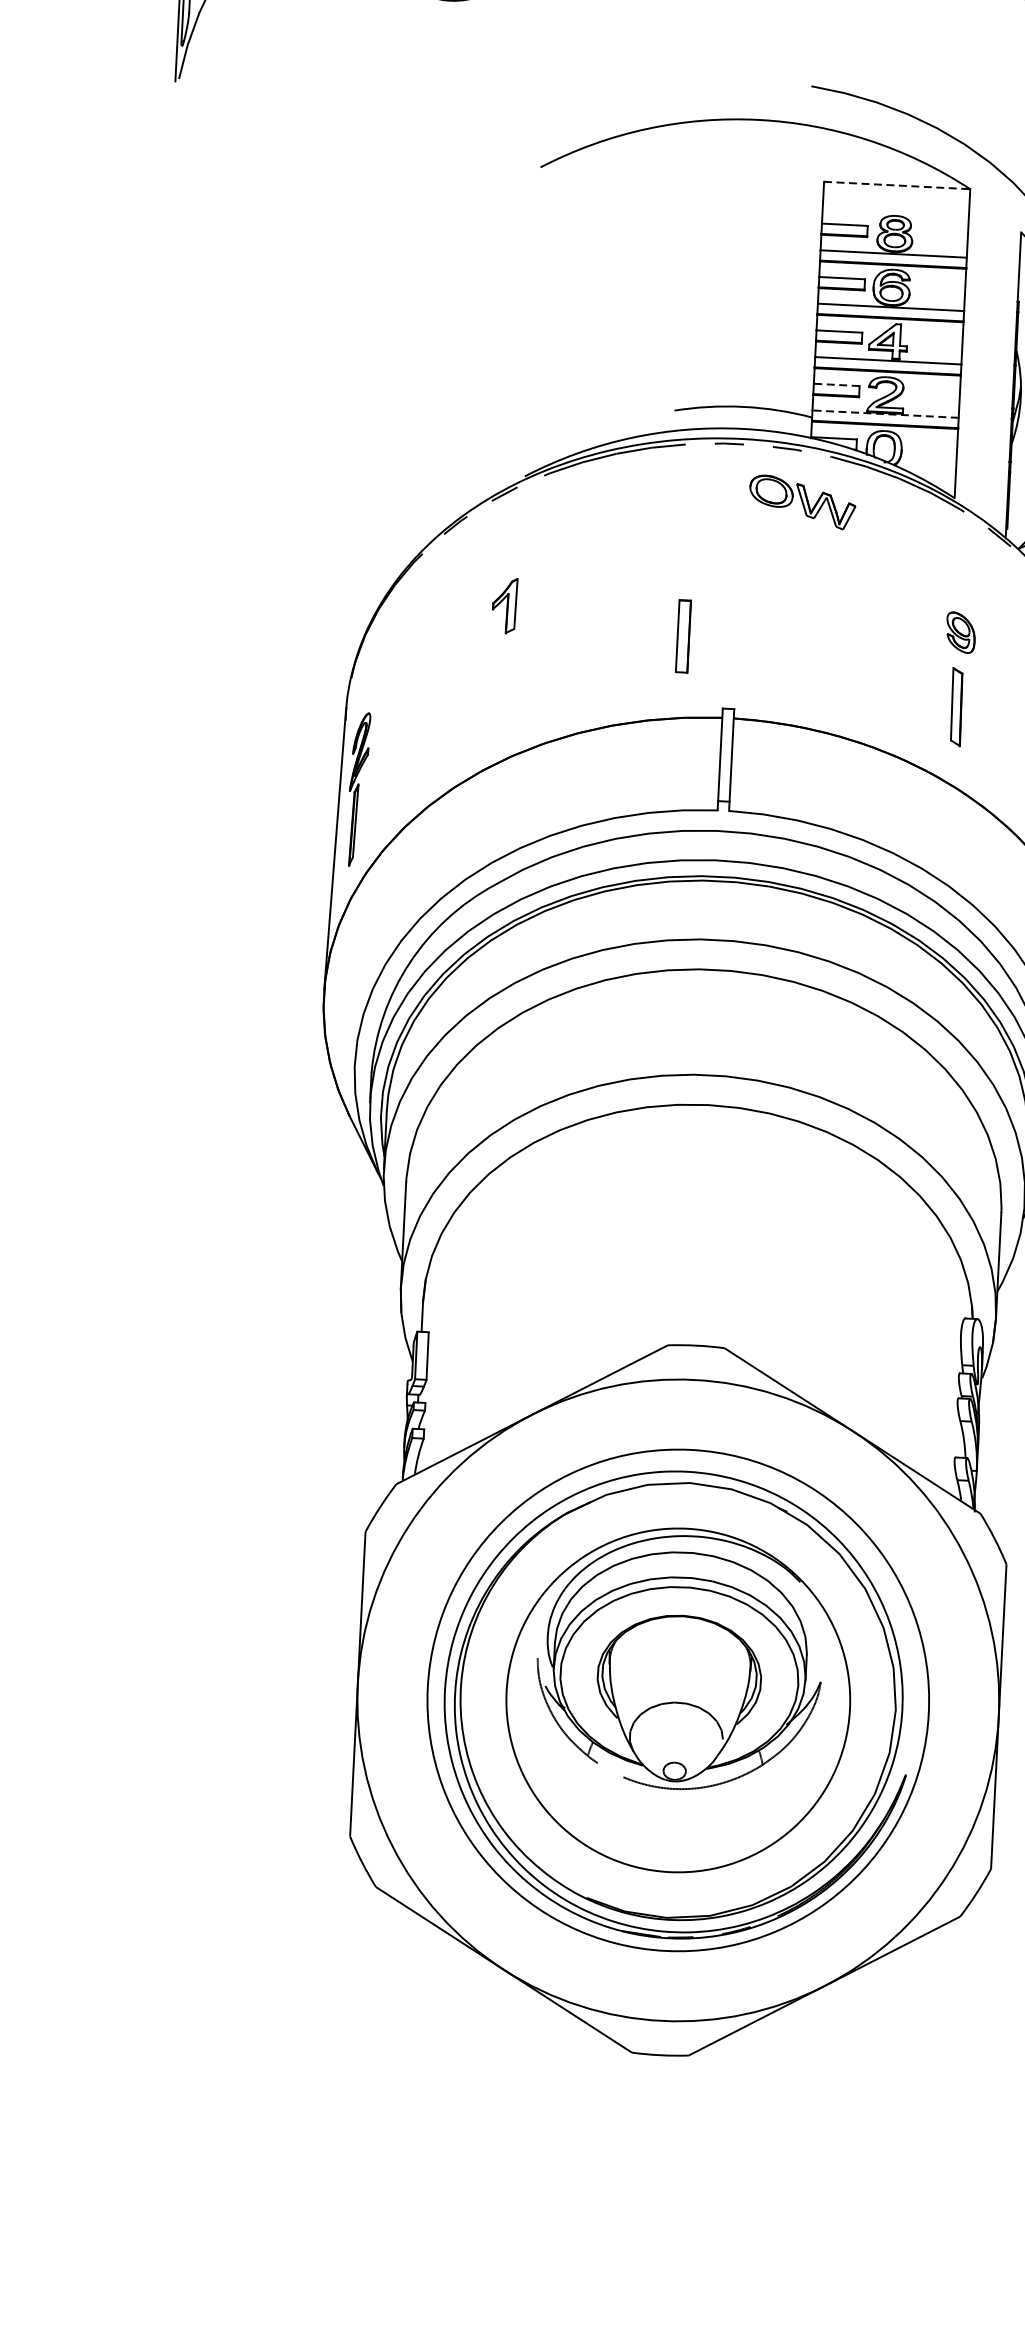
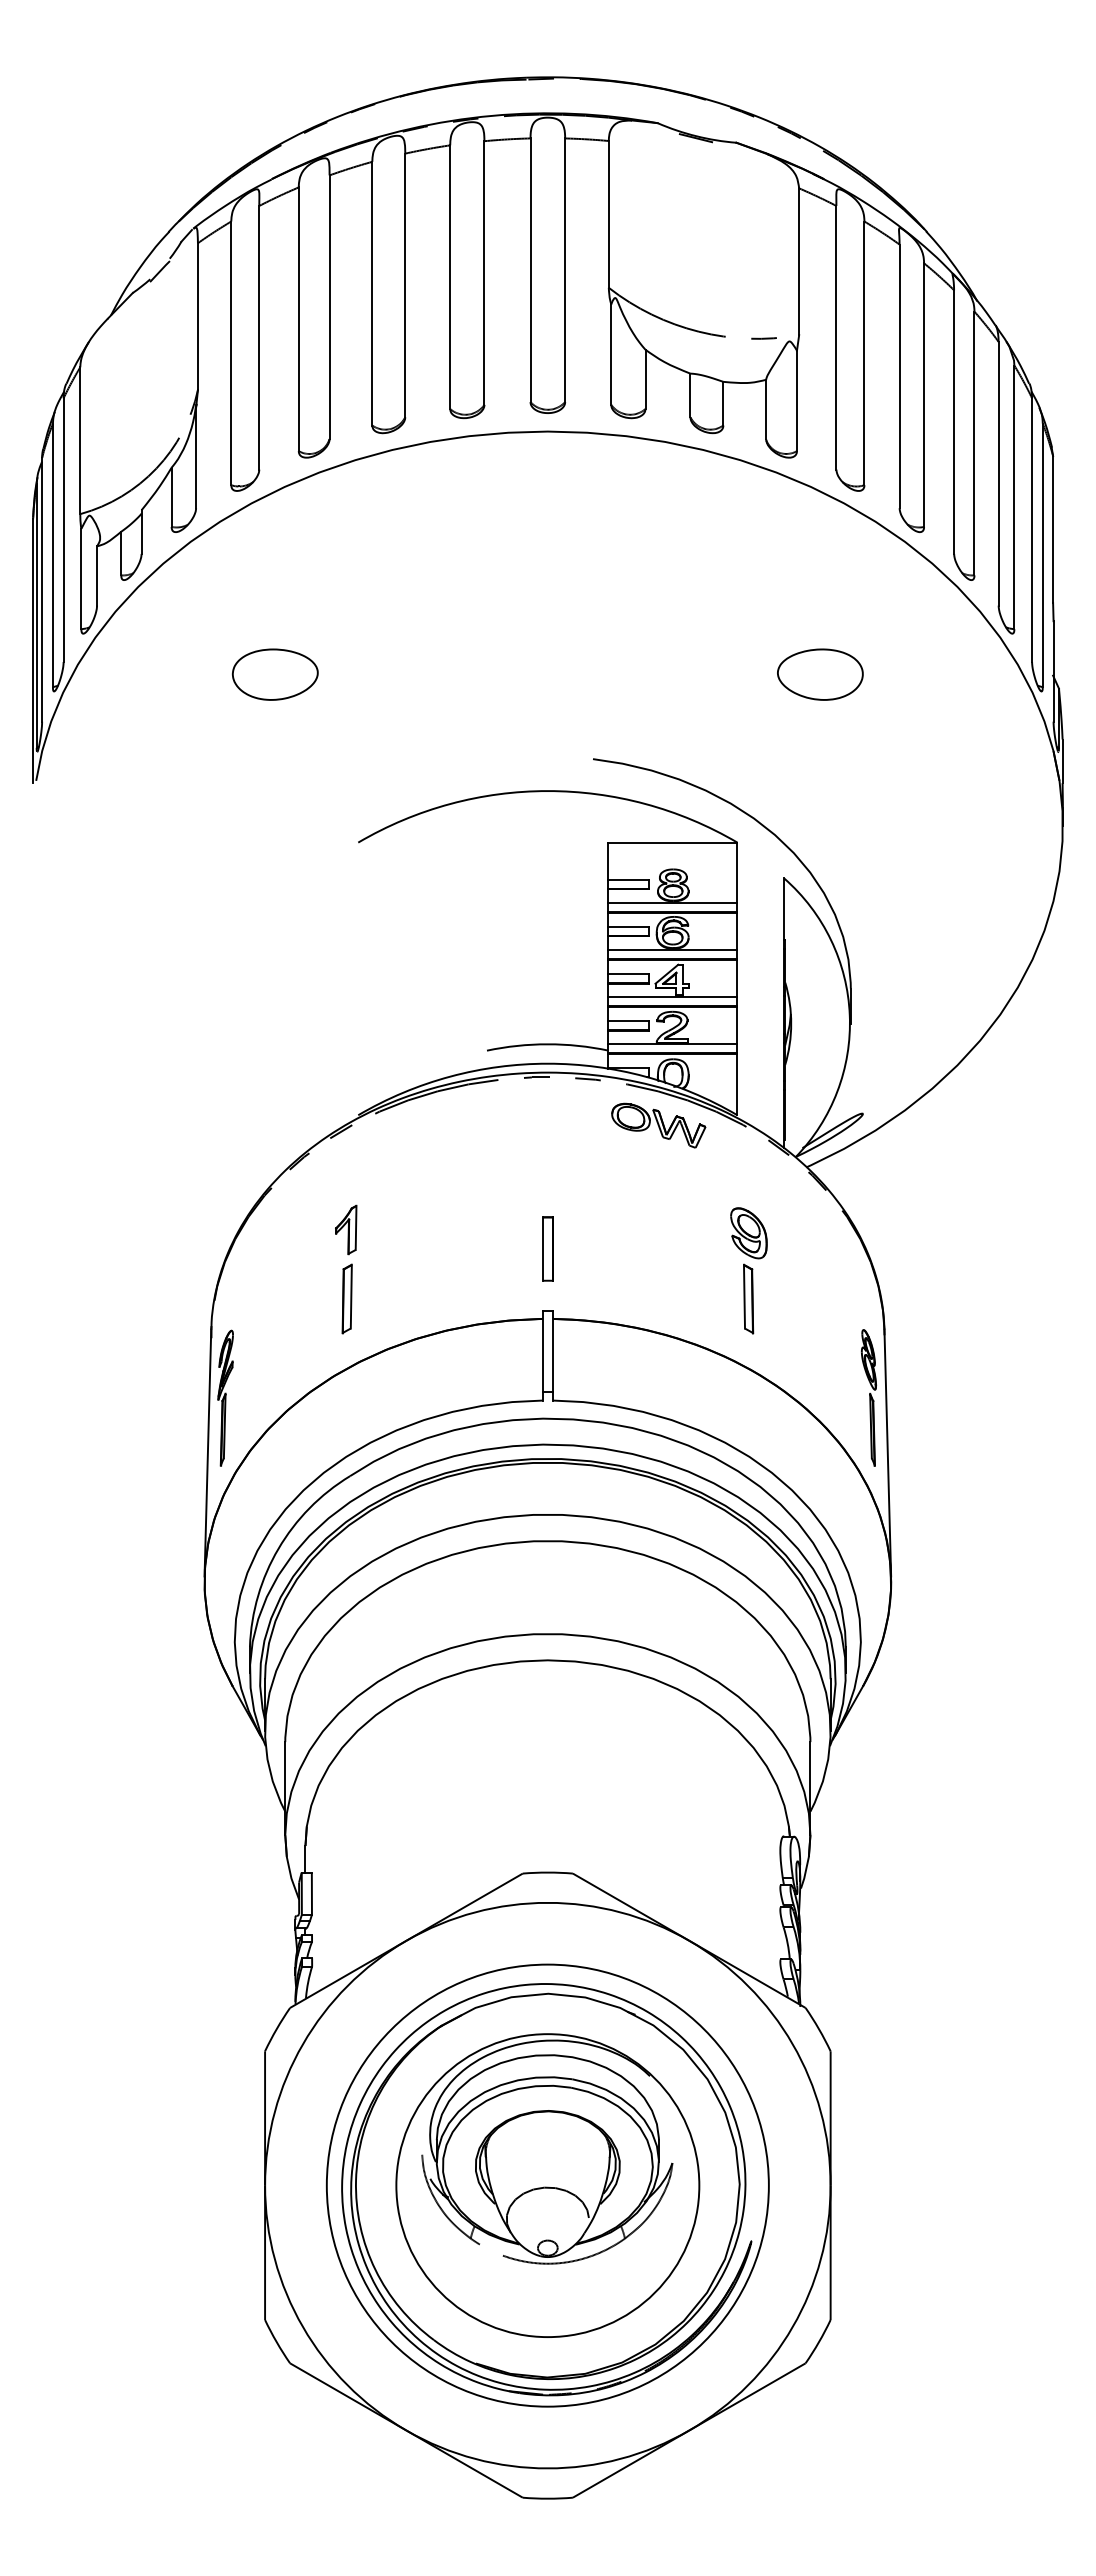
line: (896, 185) -> (672, 842), dashed -> solid
line: (836, 384) -> (628, 1020), dashed -> solid
line: (885, 414) -> (672, 1044), dashed -> solid
part: (802, 502) -> (658, 1125), moved
part: (960, 632) -> (748, 1233), size x1.43
part: (682, 635) -> (547, 1248), moved
part: (501, 683) -> (346, 1298), added

